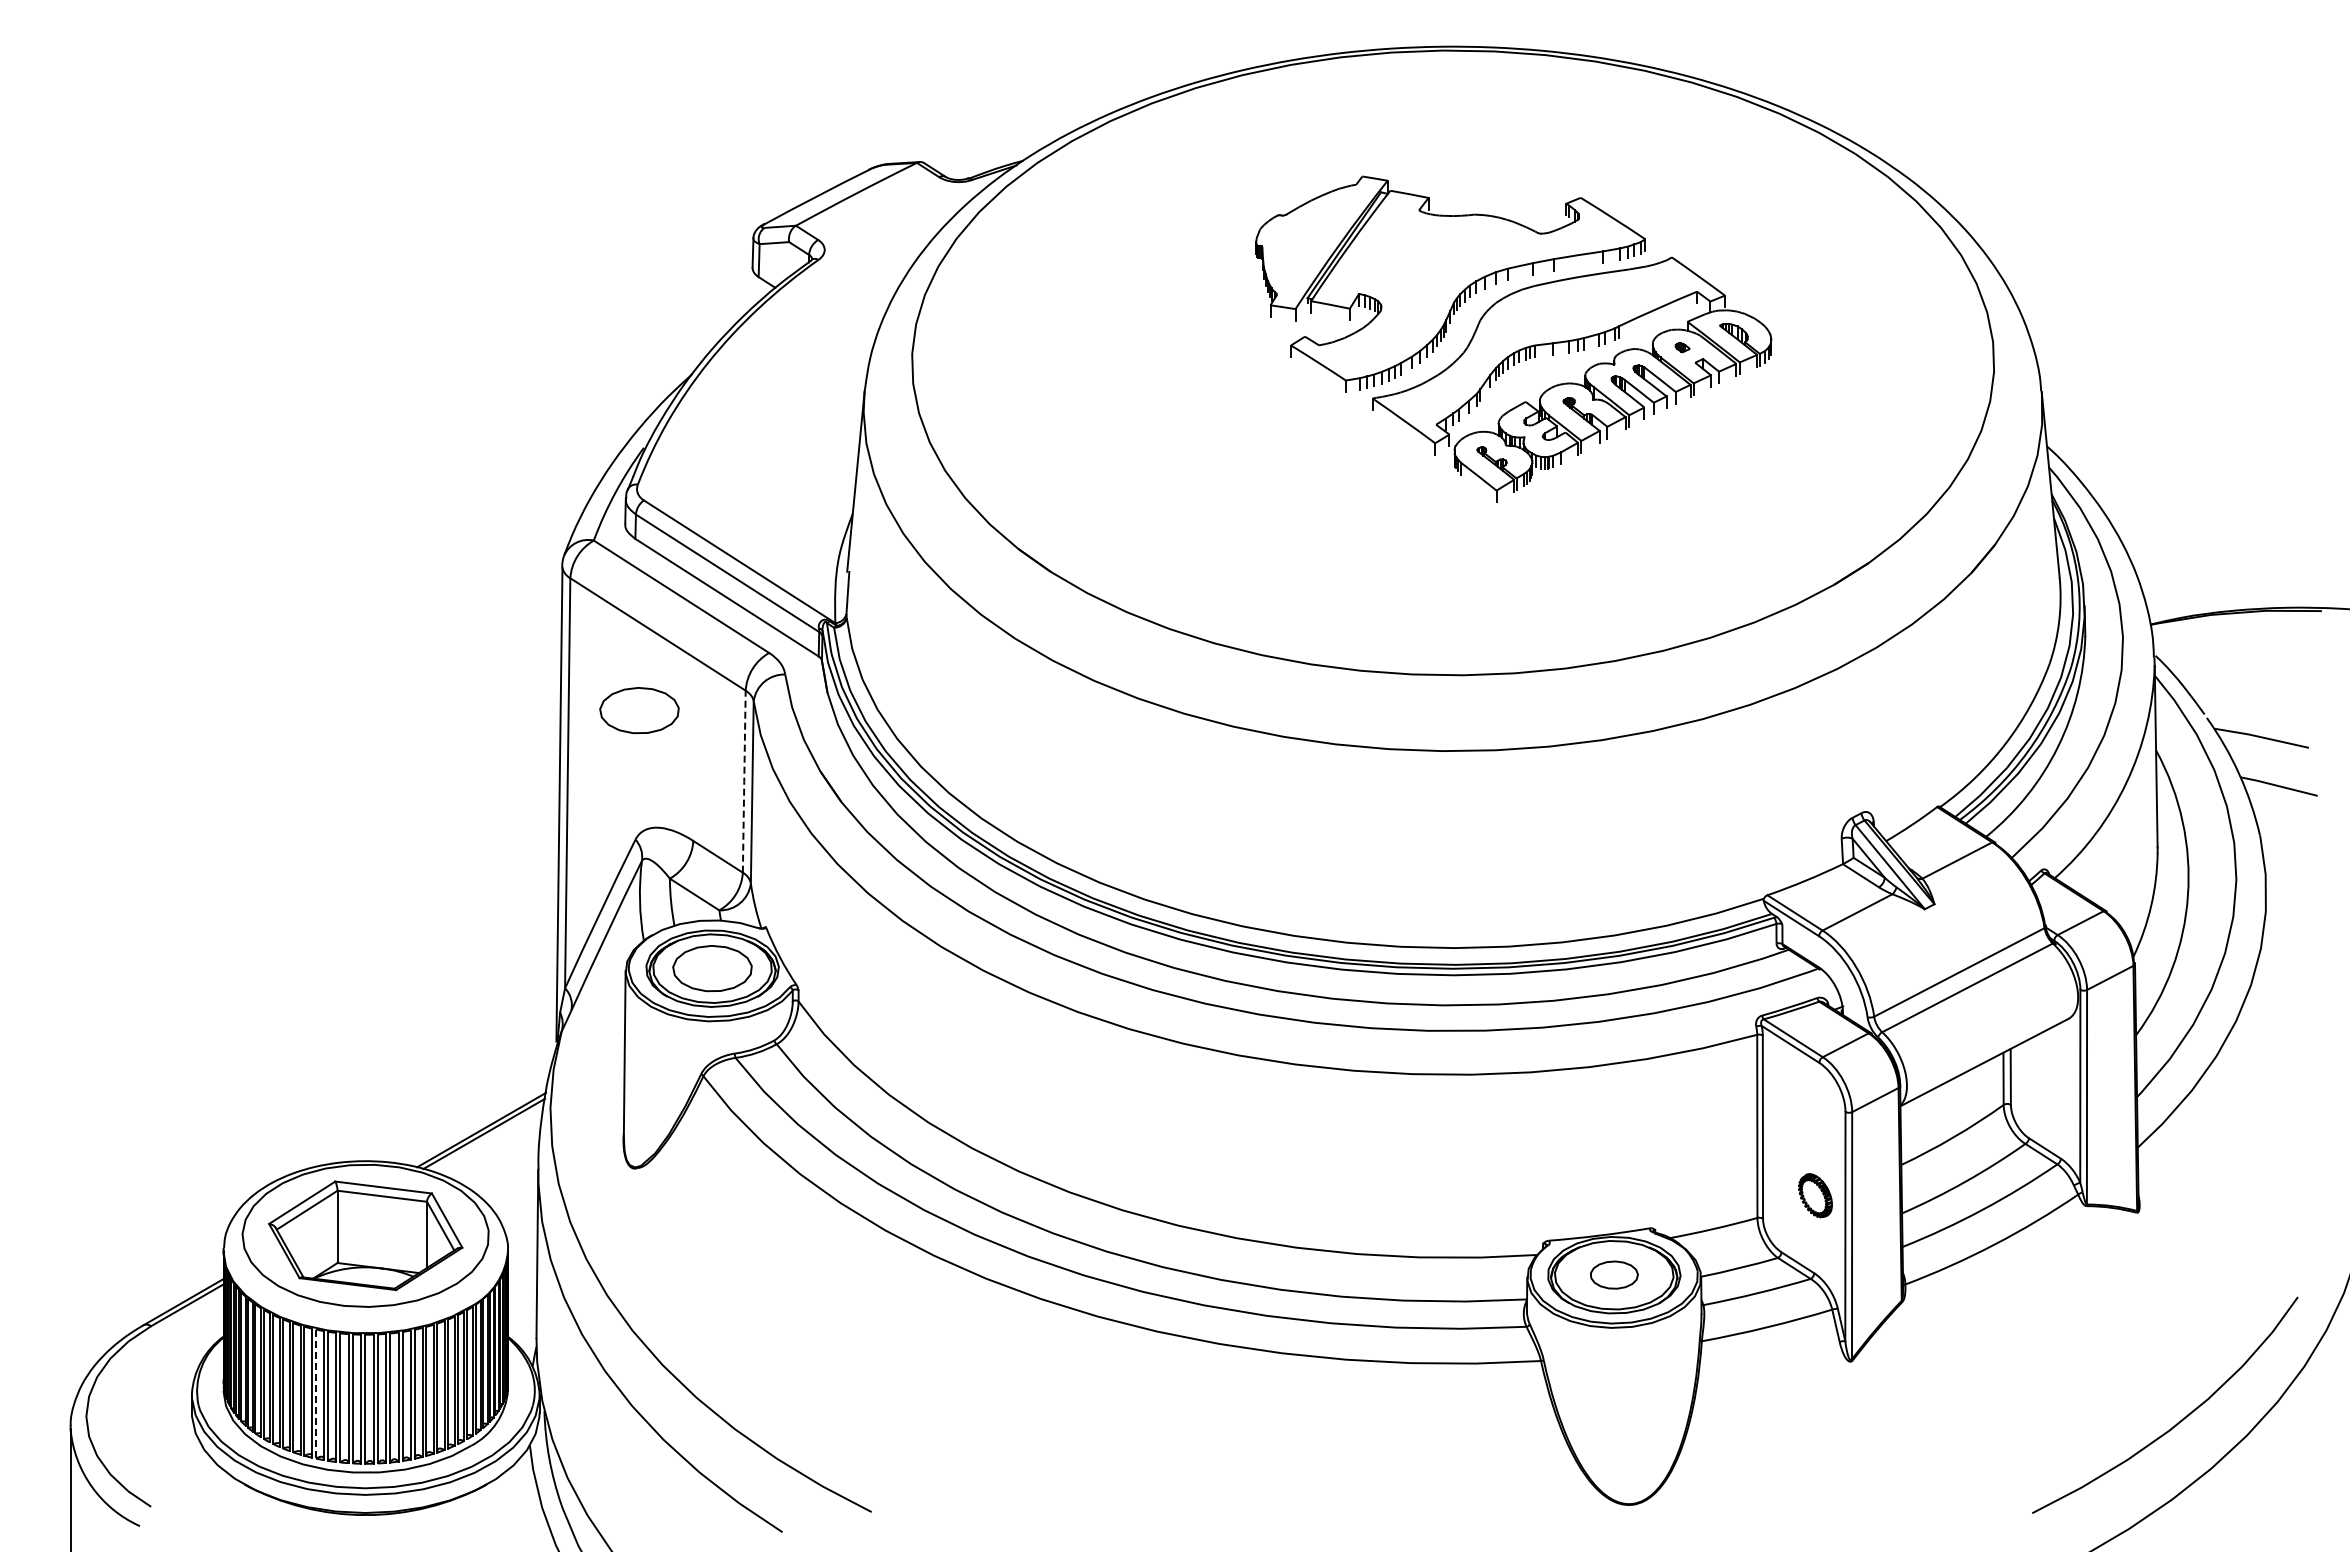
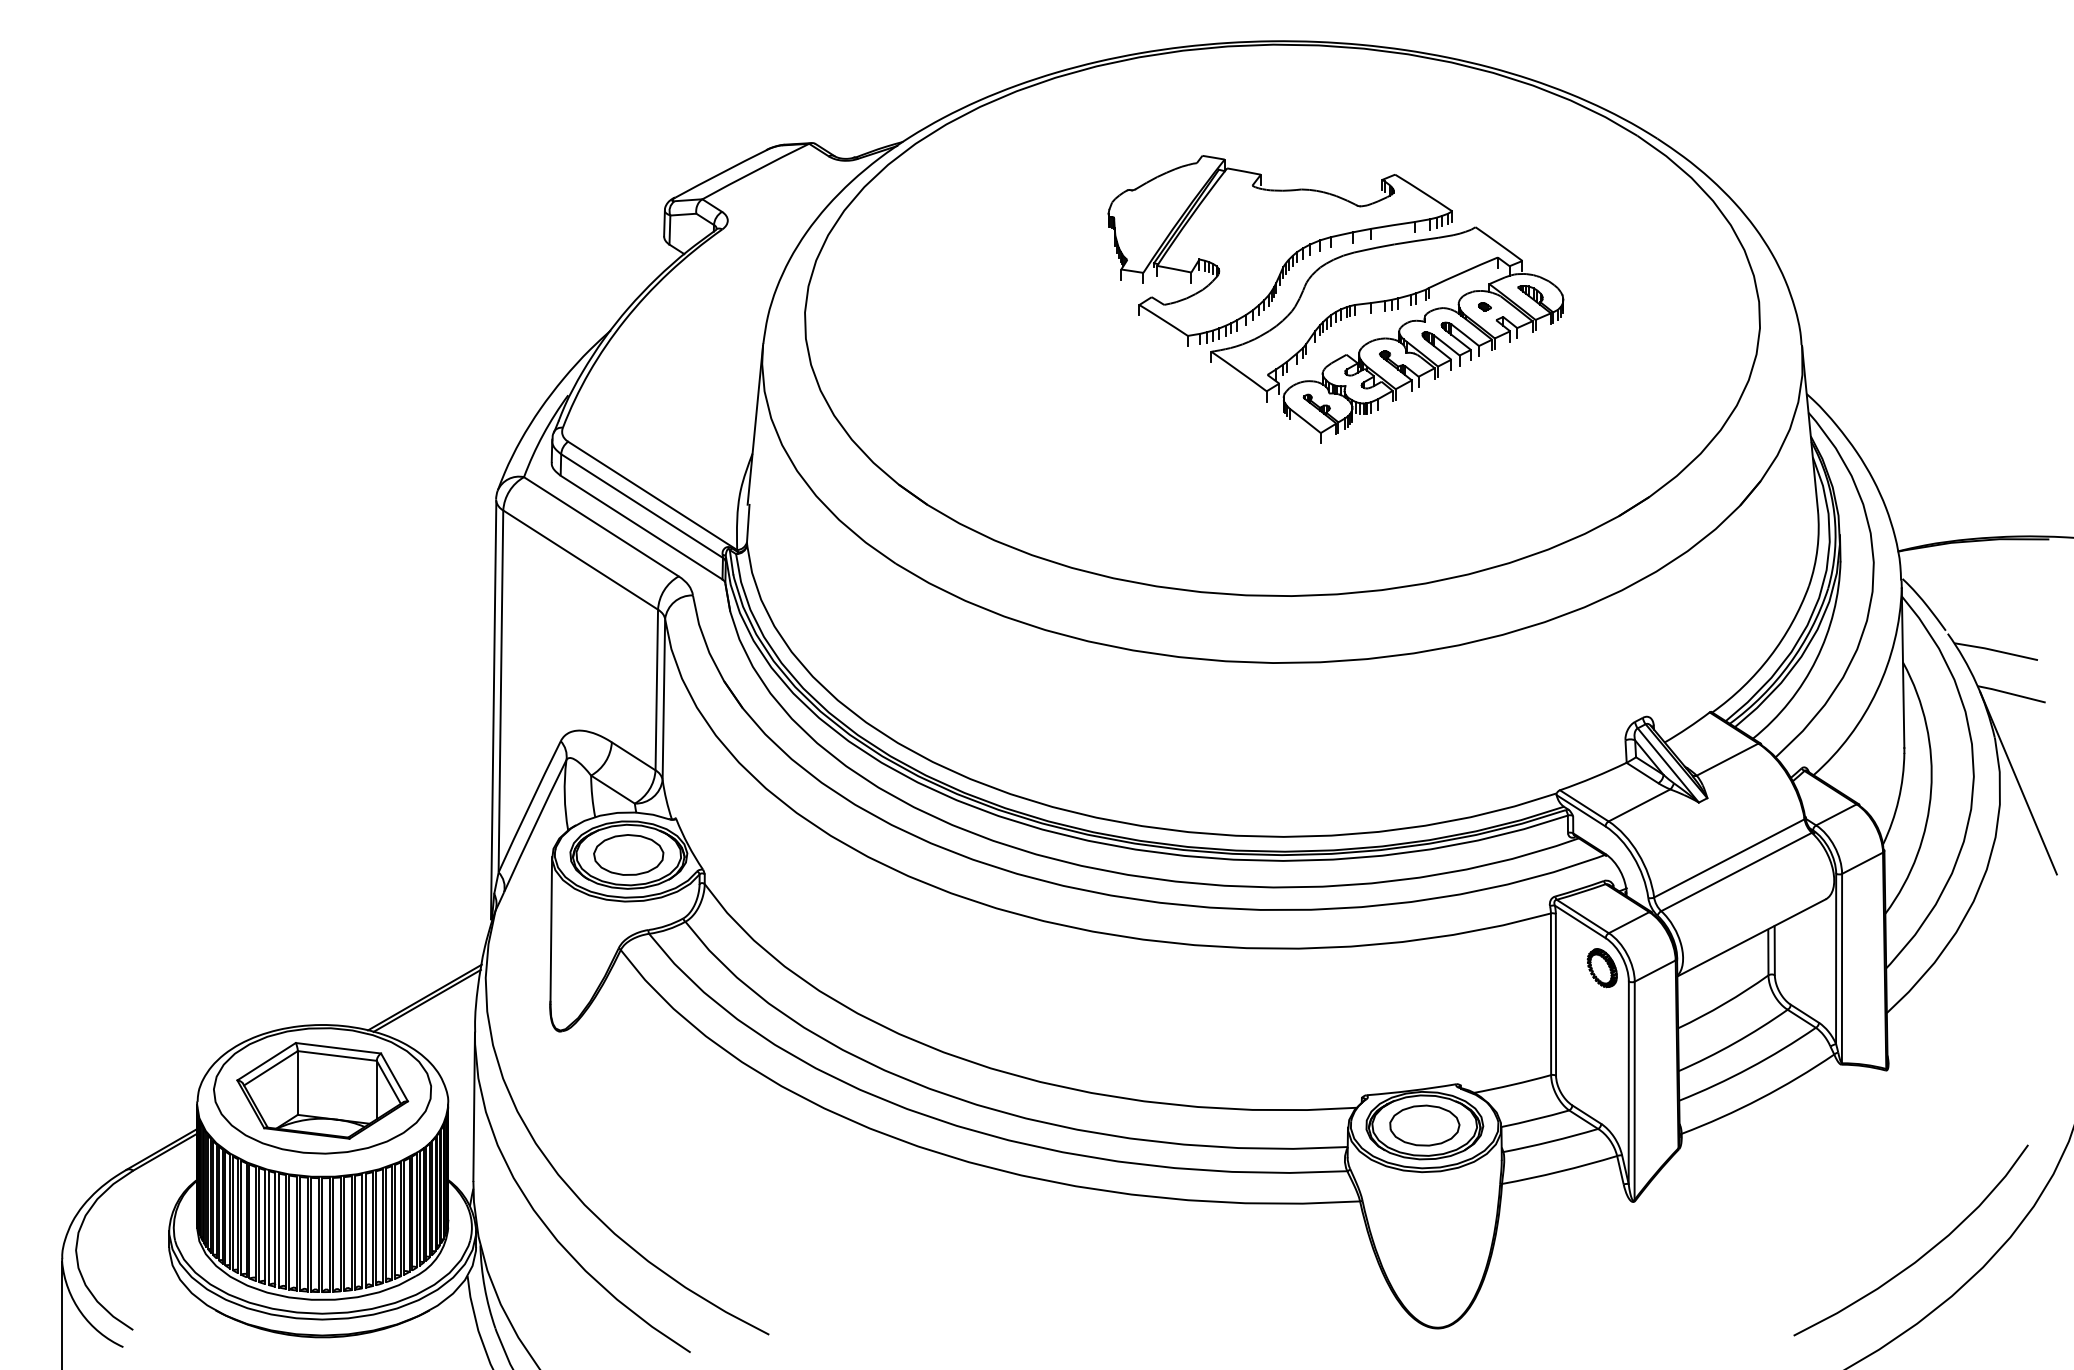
part: (639, 710) -> (564, 627), removed
line: (744, 781) -> (656, 689), dashed -> solid
line: (2286, 886) -> (2018, 782), added
part: (1815, 1195) -> (1602, 967), moved
part: (1614, 1274) -> (1424, 1125), size x1.67
line: (316, 1394) -> (279, 1230), dashed -> solid

